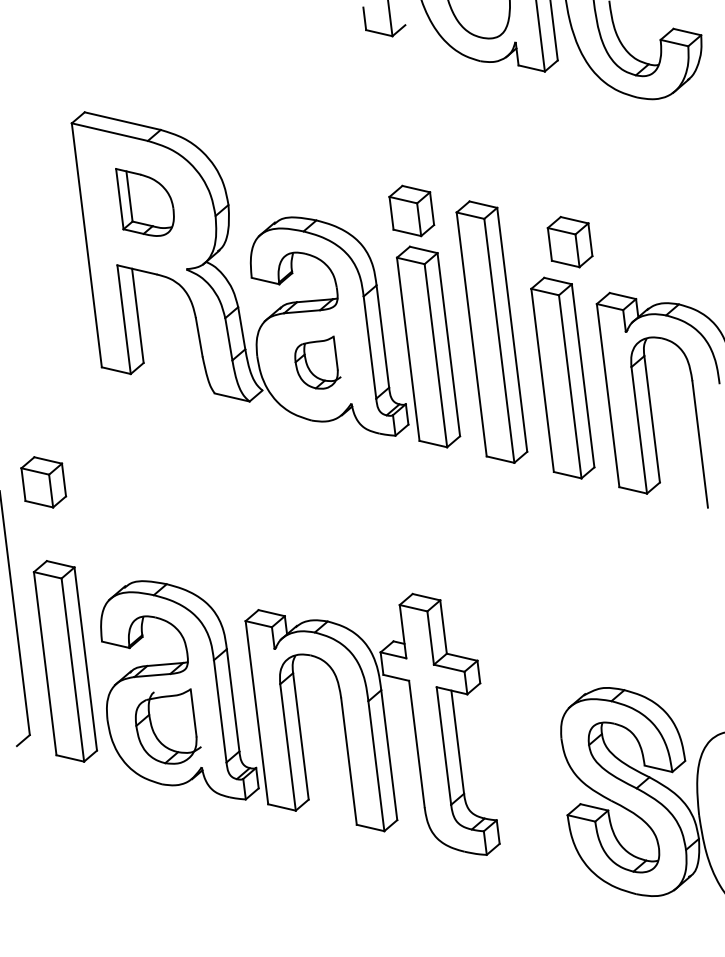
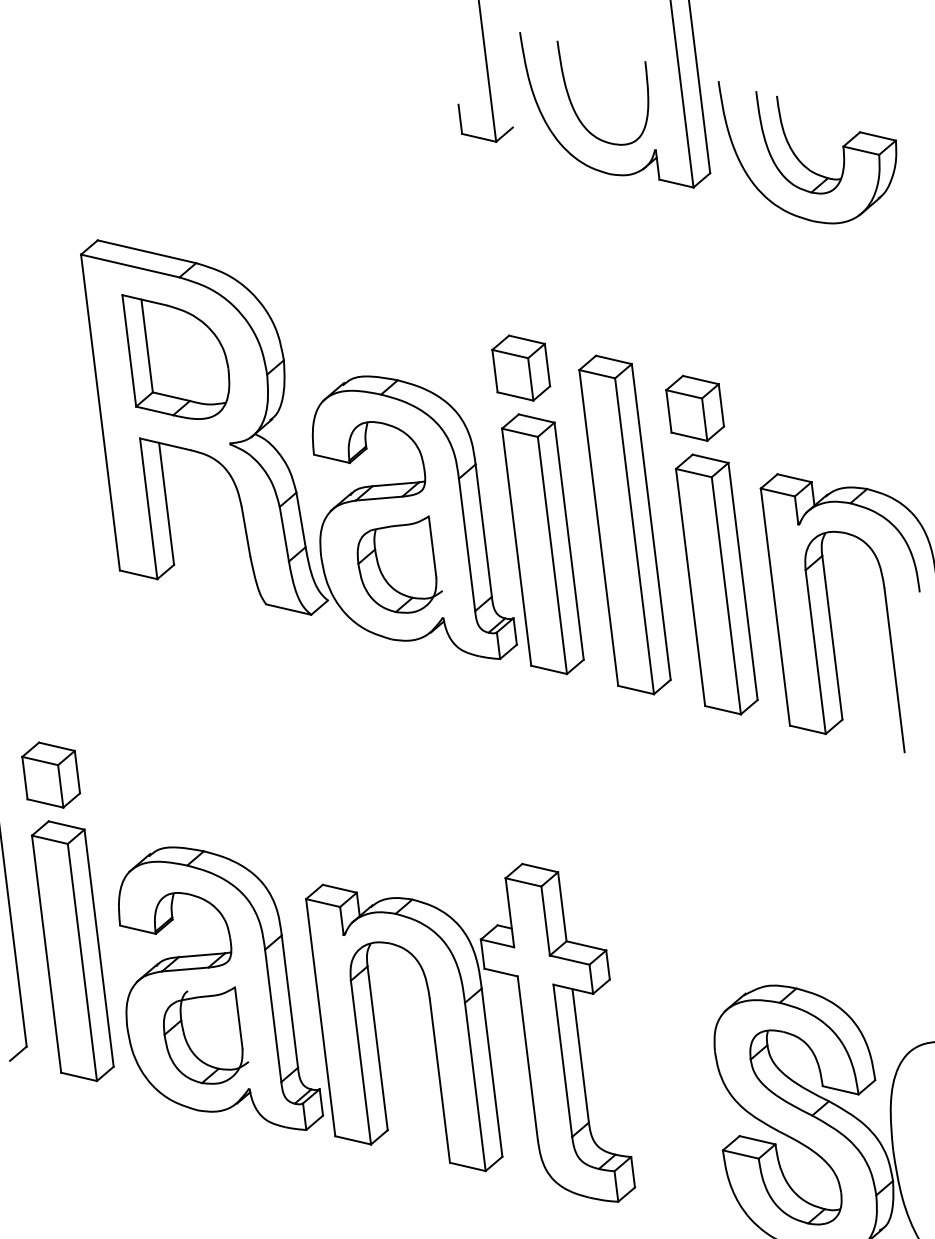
part: (144, 202) -> (175, 357), size x1.43
part: (569, 242) -> (694, 408), moved
part: (317, 362) -> (399, 564), size x1.43
part: (43, 482) -> (50, 775), moved

